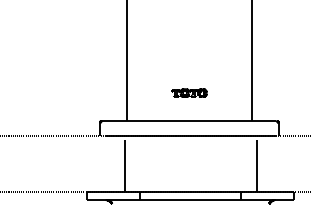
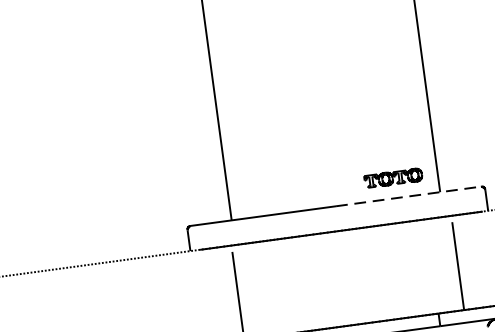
part: (189, 92) -> (393, 177), moved
line: (233, 121) -> (409, 197), solid -> dashed

